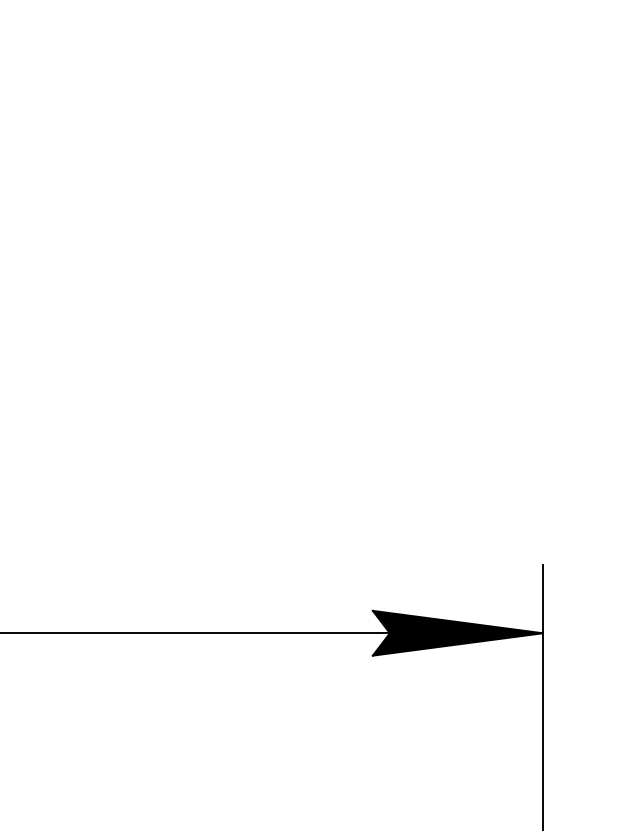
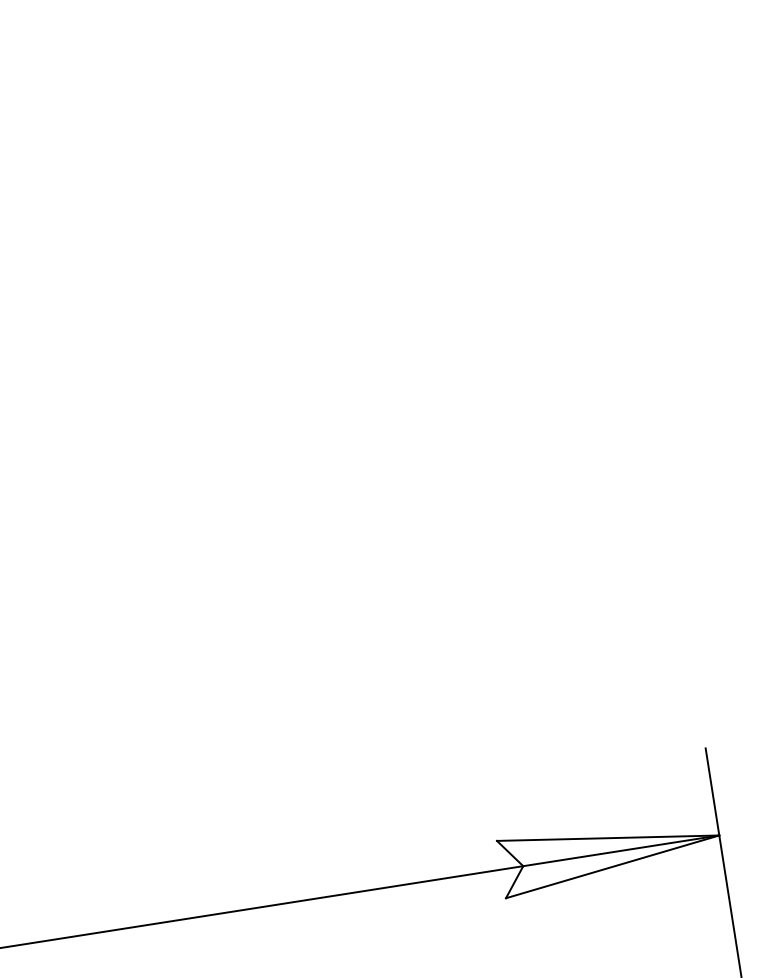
fill: (457, 632) -> (609, 851), removed

